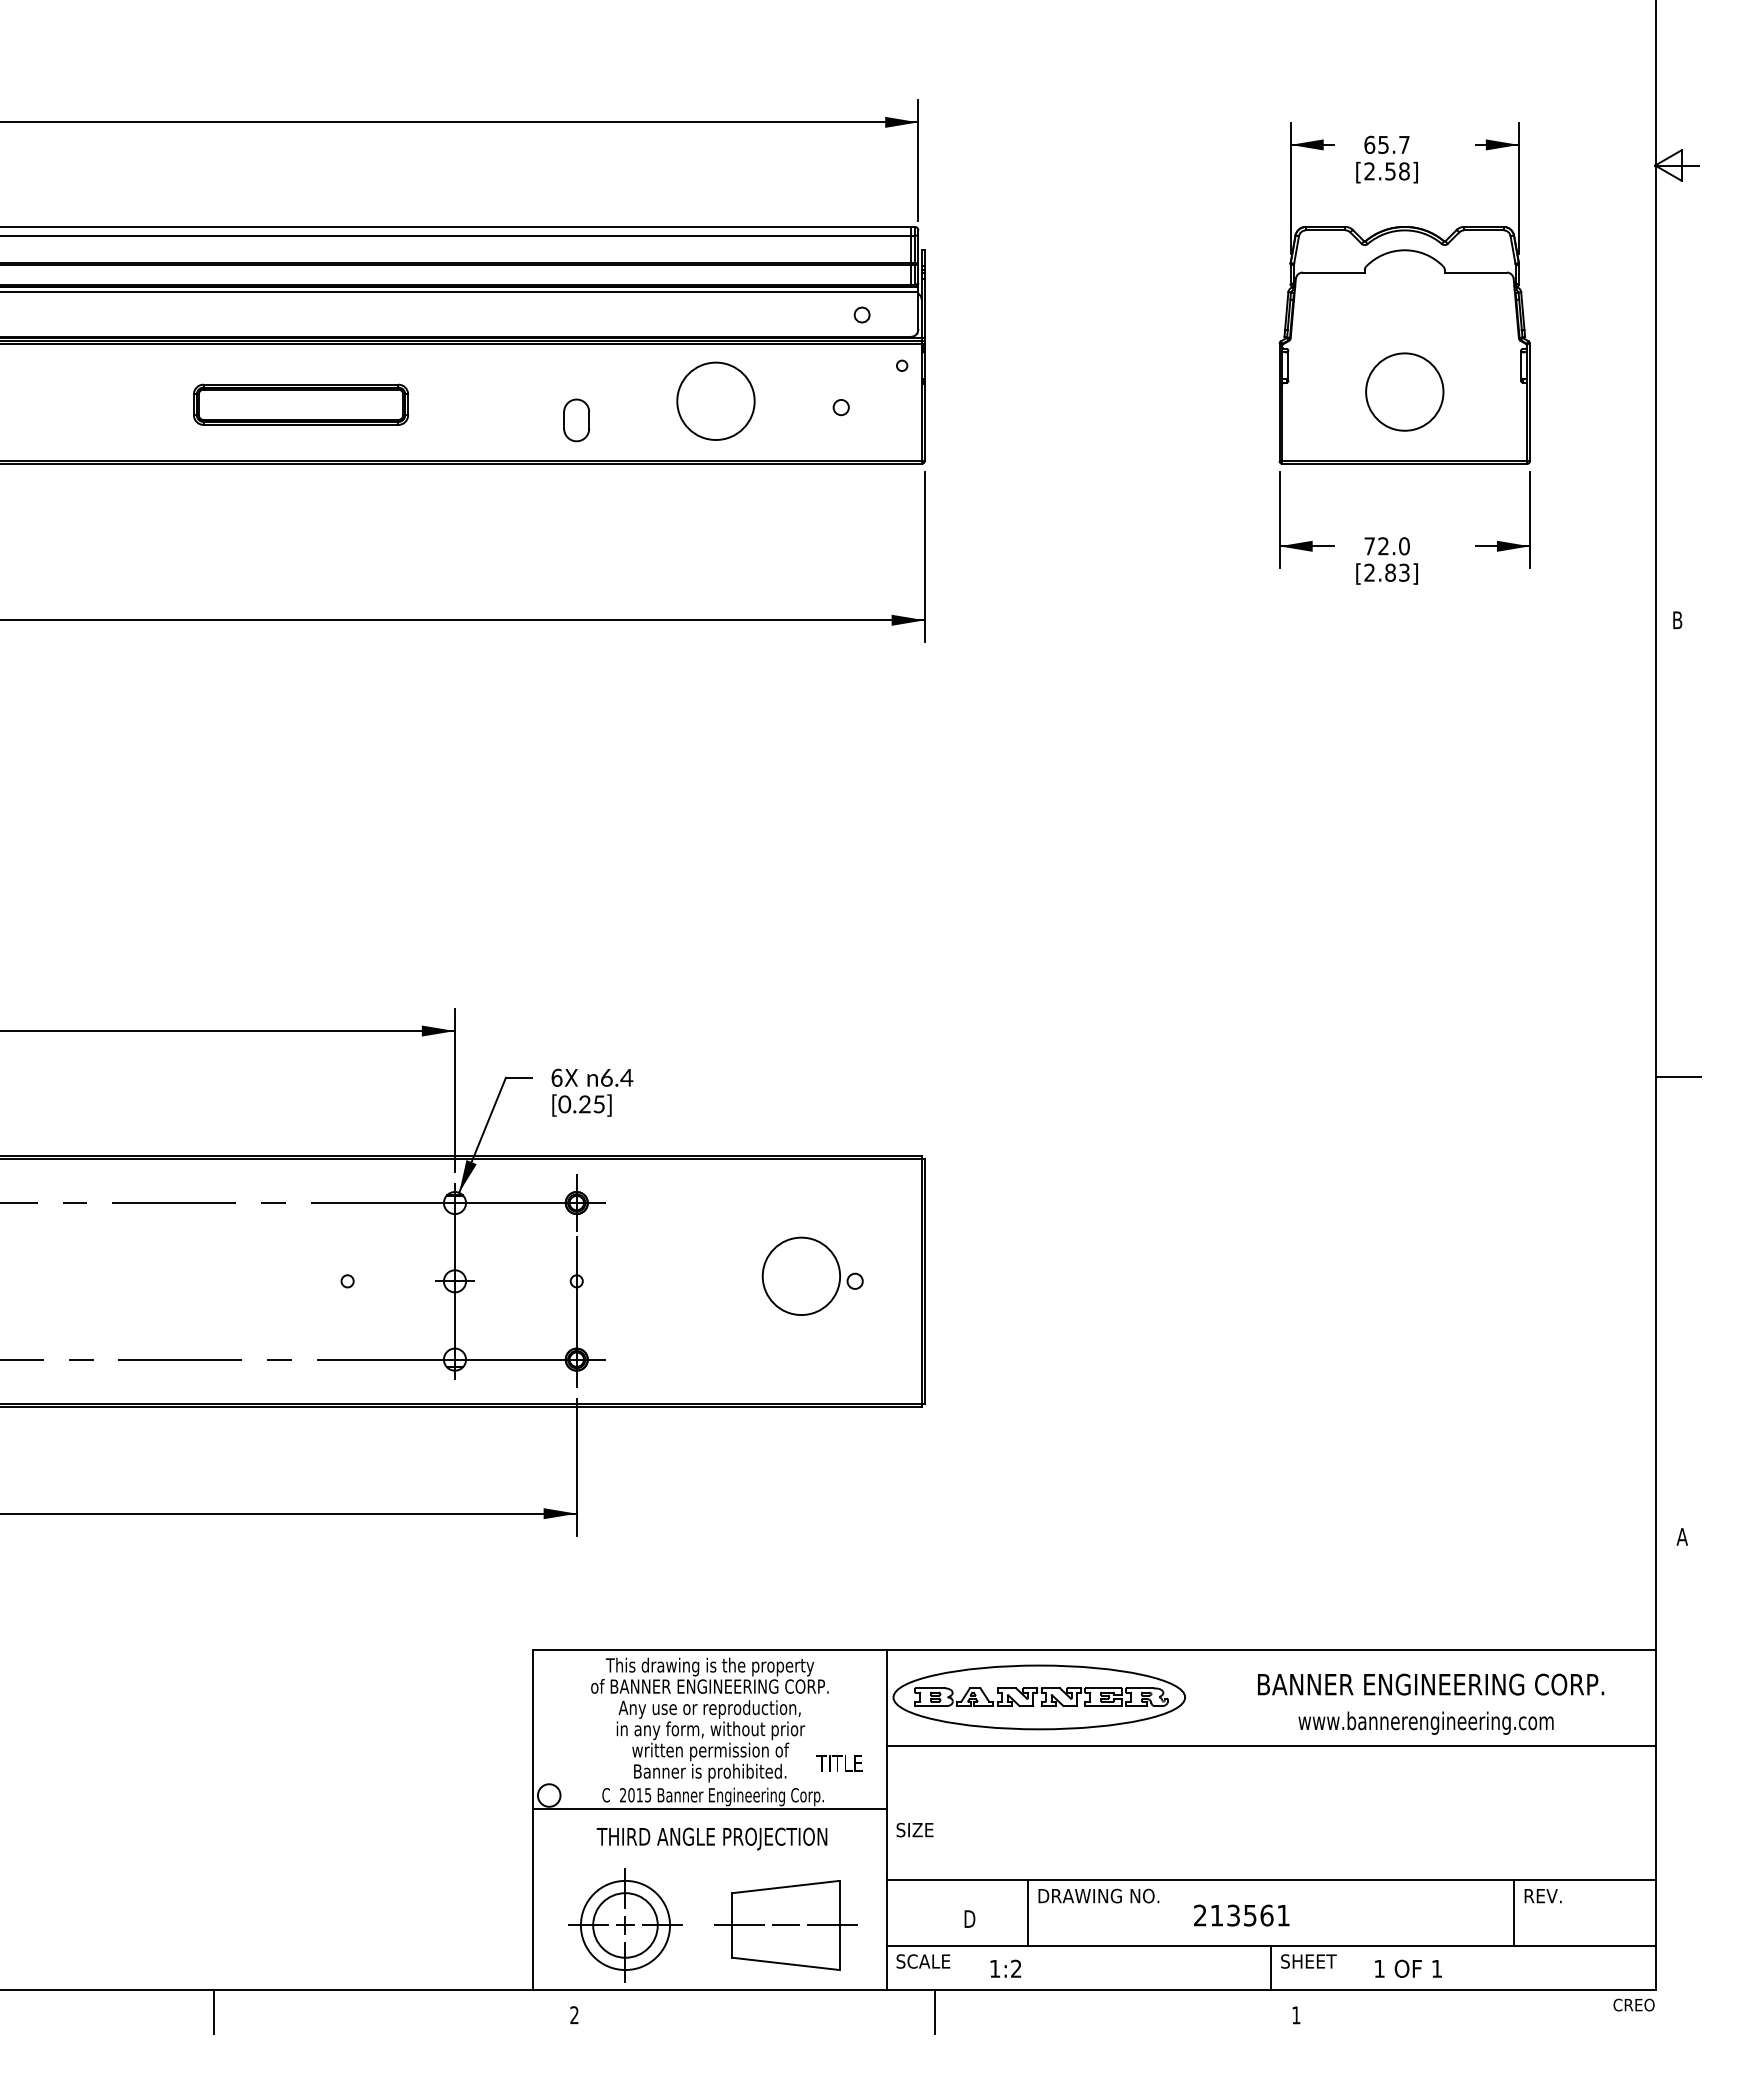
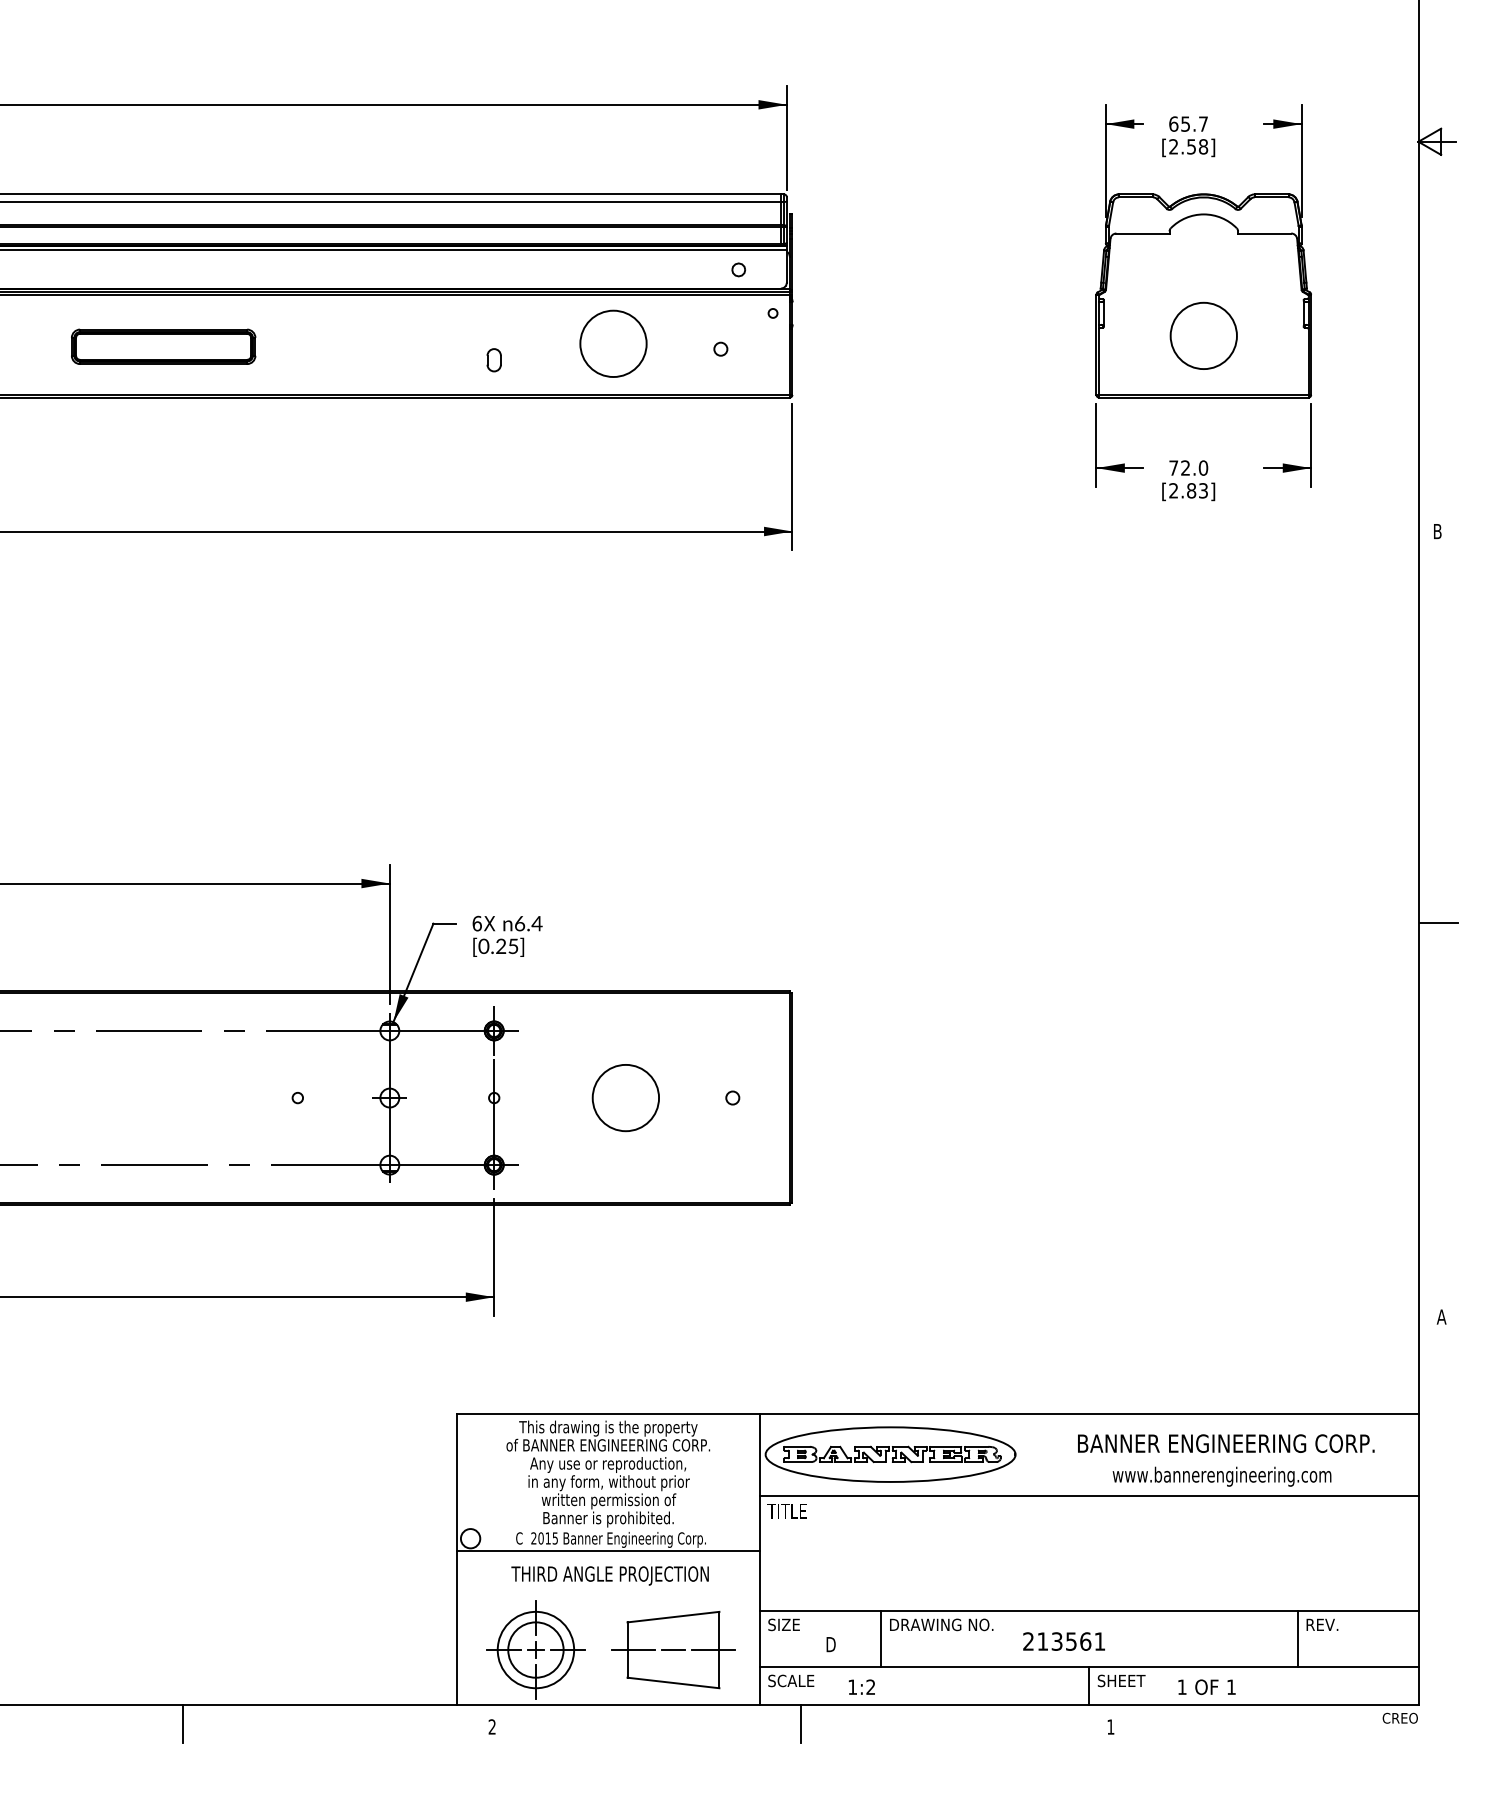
part: (300, 404) -> (163, 346), moved
part: (576, 420) -> (493, 360), size x0.62
circle: (800, 1275) -> (625, 1097), moved
text: (839, 1763) -> (787, 1511), moved
text: (914, 1829) -> (783, 1624), moved

